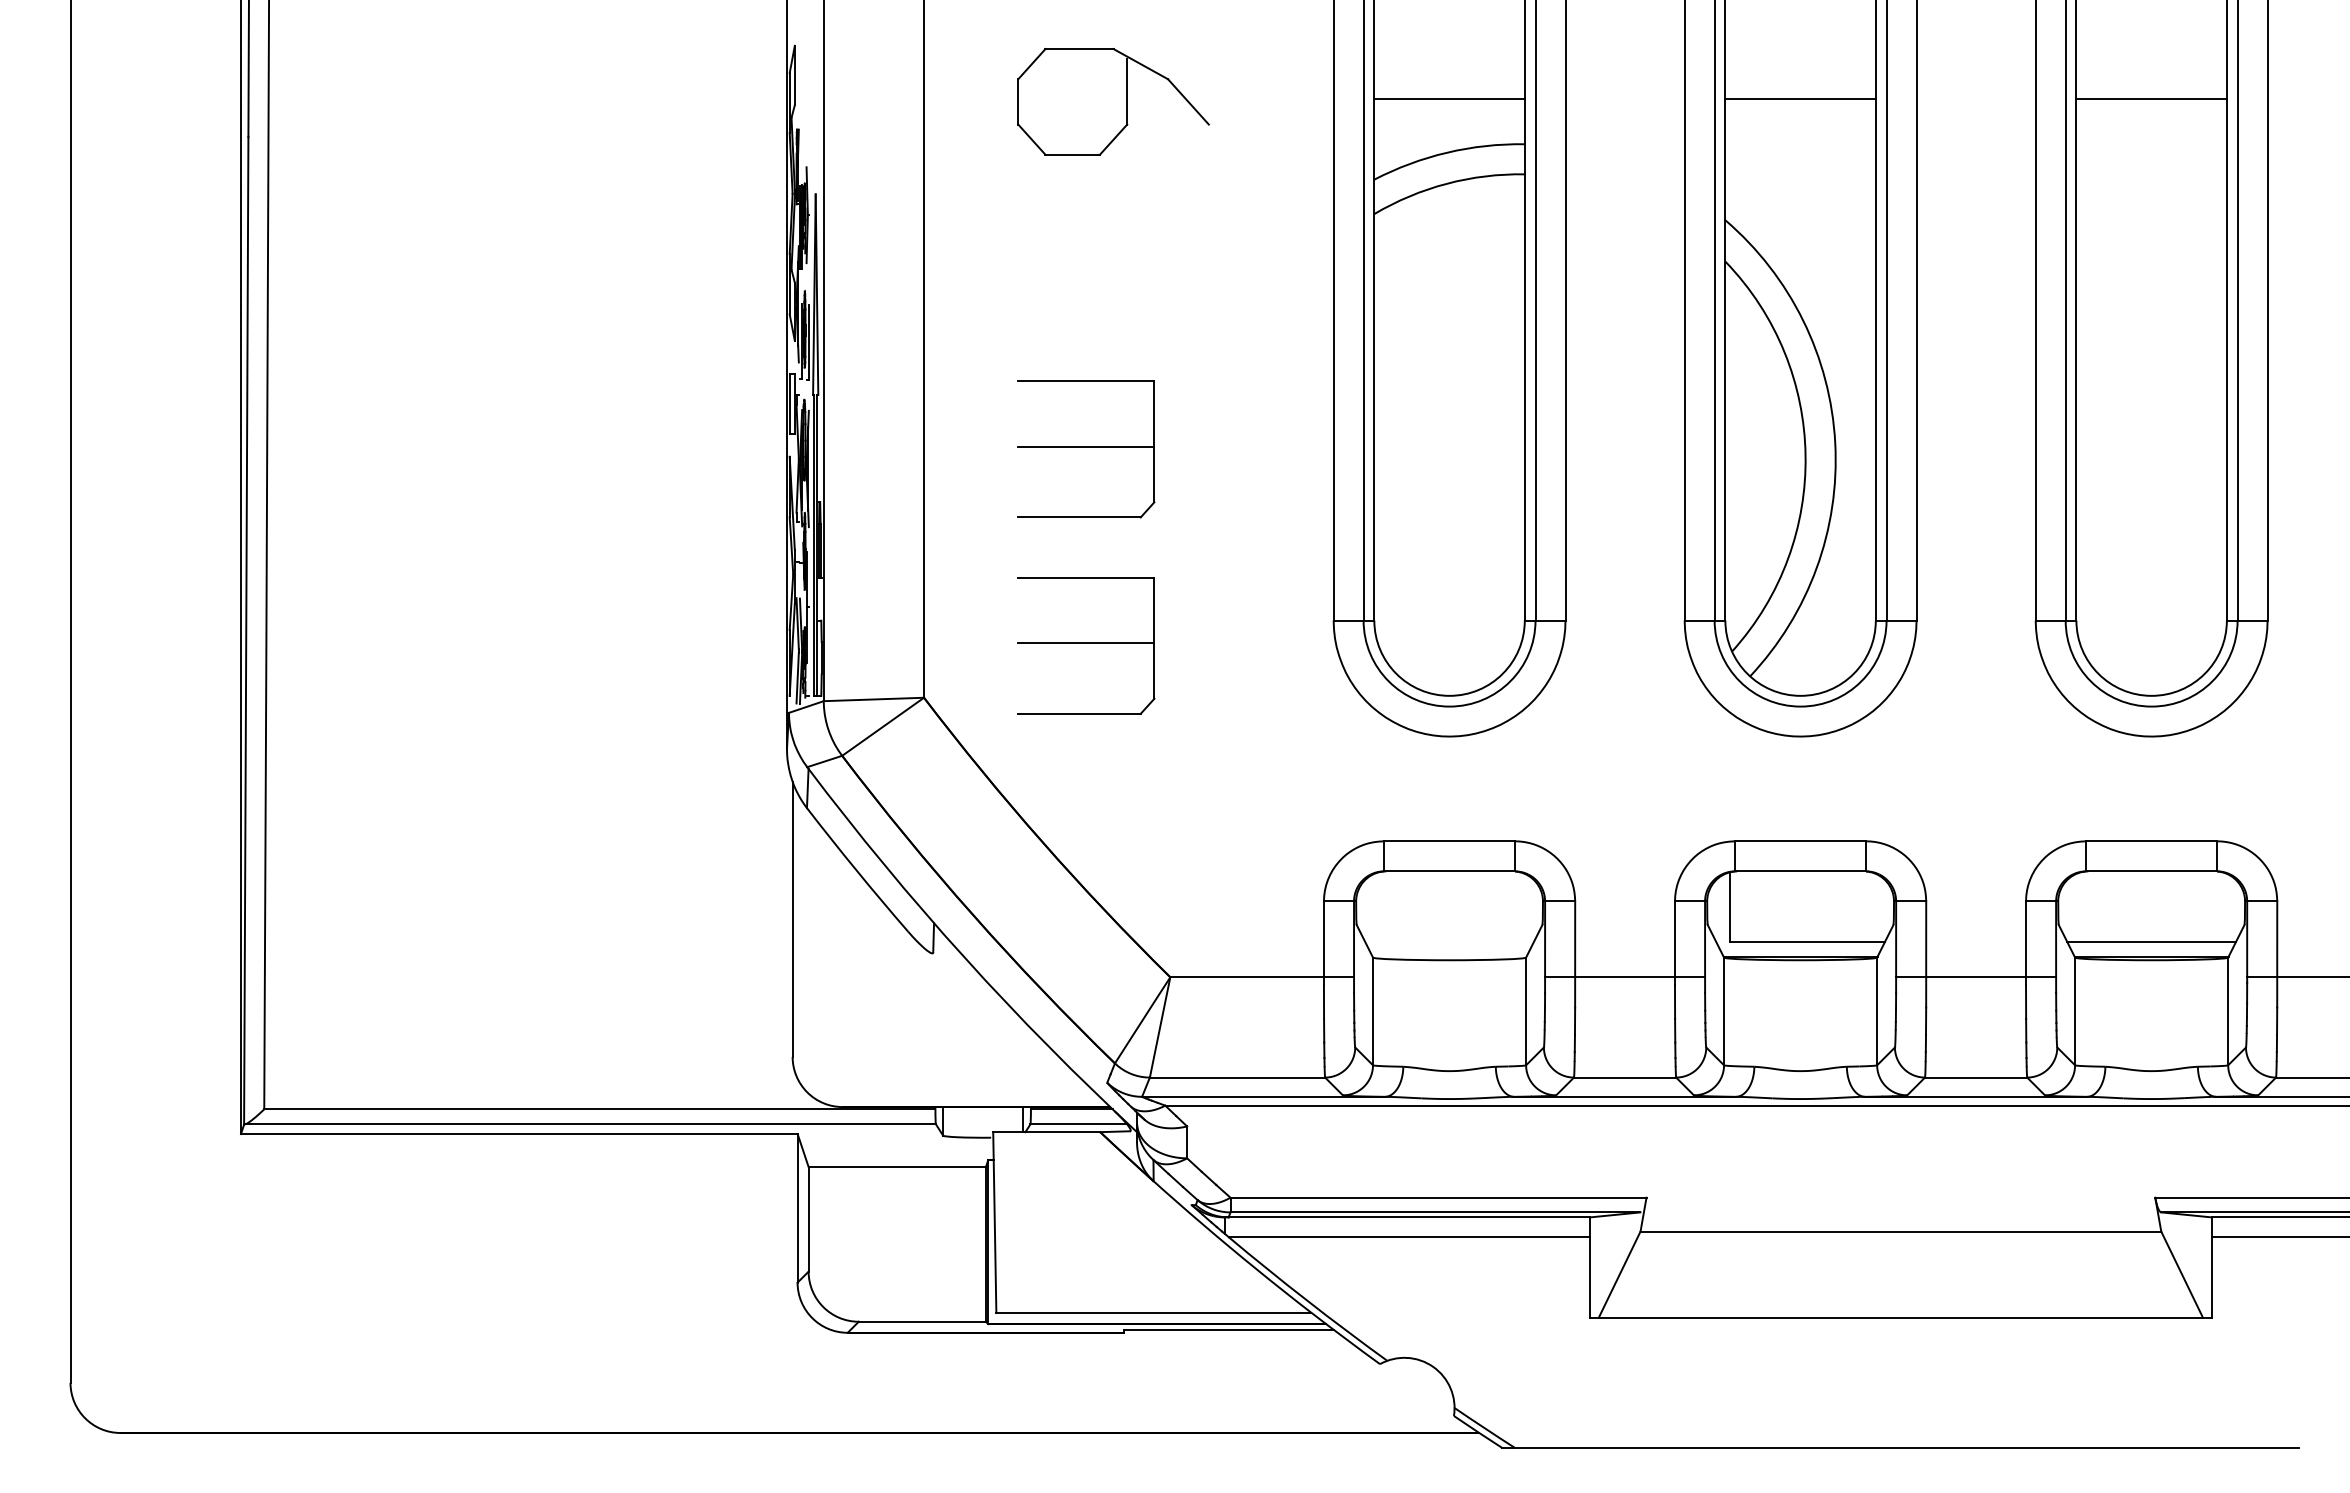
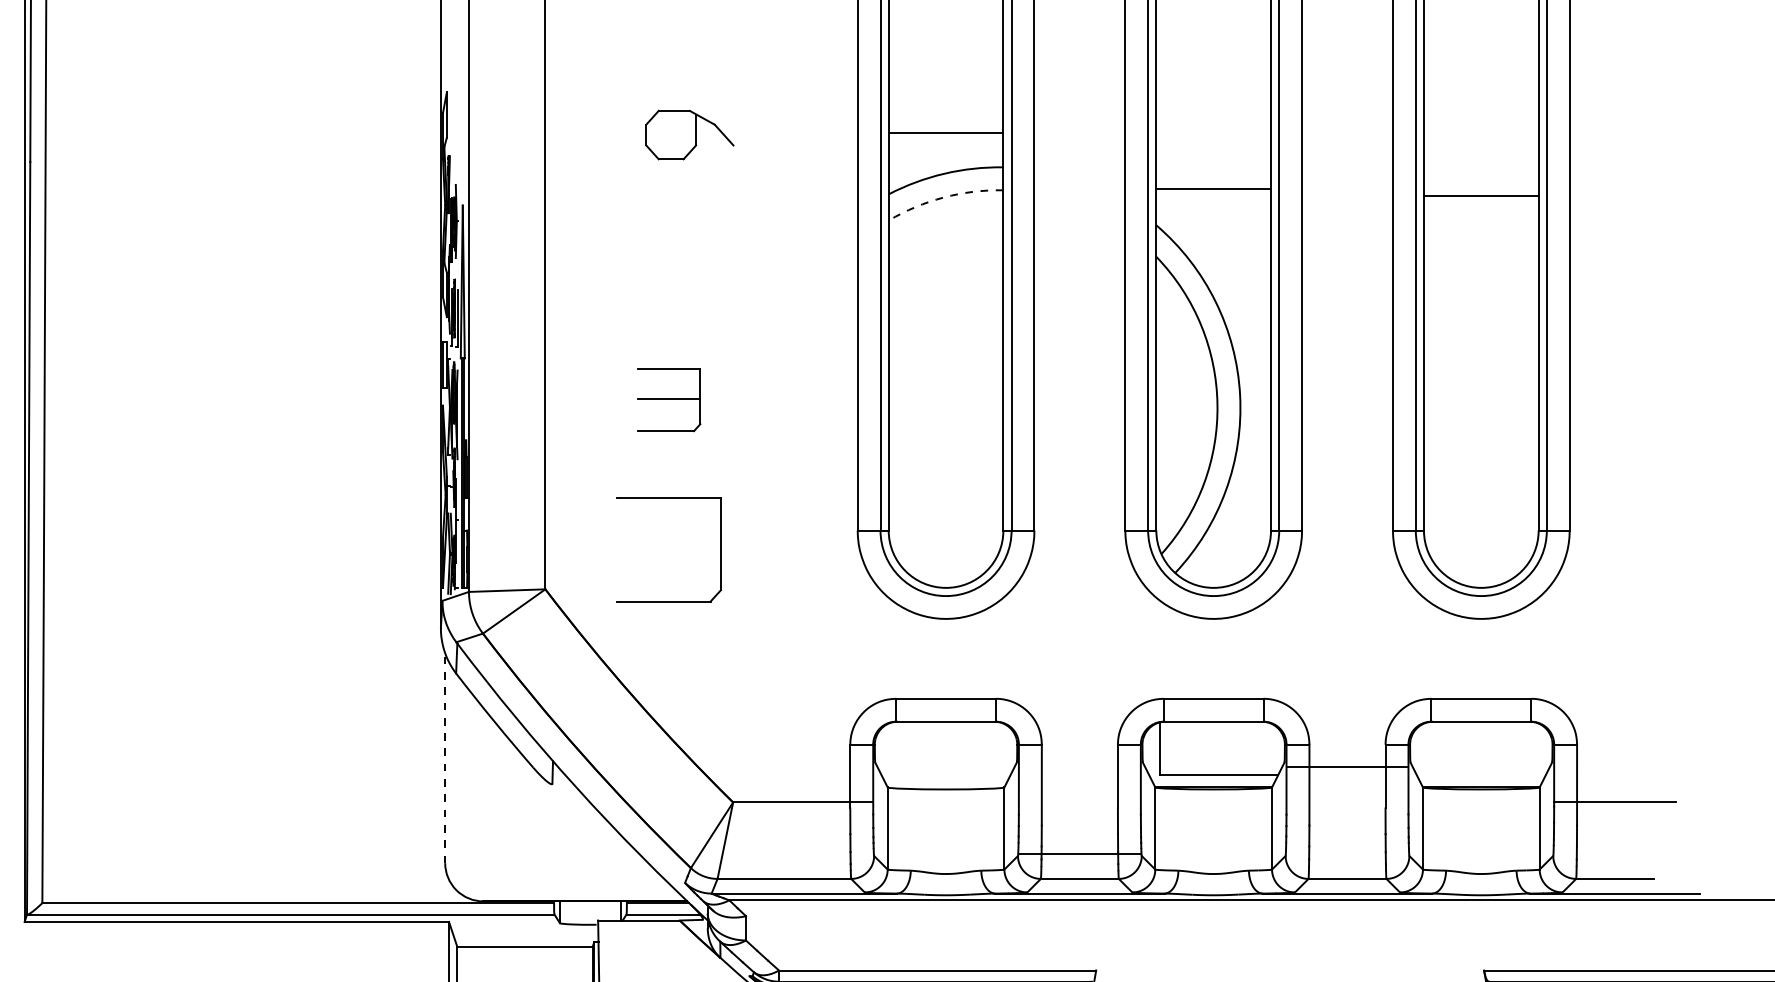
line: (1800, 99) -> (1213, 189), moved
line: (2151, 99) -> (1481, 196), moved
part: (1113, 101) -> (689, 134), size x0.6
arc: (1446, 183) -> (943, 197), solid -> dashed
part: (1086, 449) -> (669, 400), size x0.6
line: (1086, 643) -> (669, 547), removed
line: (792, 919) -> (445, 758), solid -> dashed
line: (2151, 941) -> (1481, 775), removed
line: (1625, 977) -> (1080, 854), moved
line: (1976, 977) -> (1347, 766), moved

